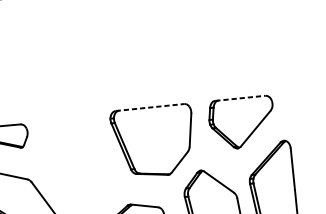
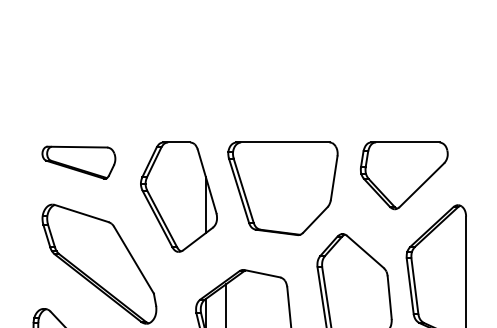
line: (240, 98) -> (405, 142), dashed -> solid
line: (149, 107) -> (282, 142), dashed -> solid
part: (76, 155) -> (178, 196), added

